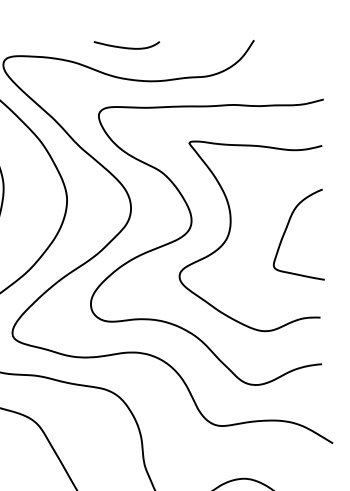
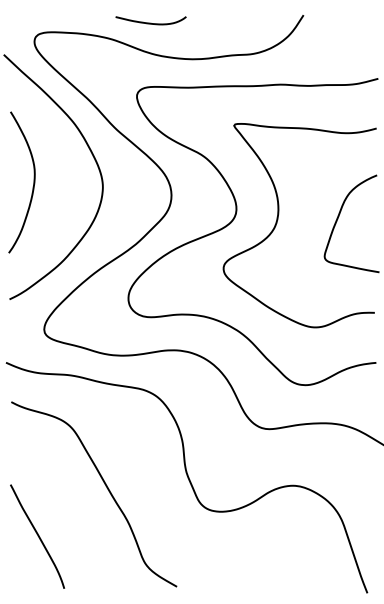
curve: (126, 47) -> (150, 22), moved

